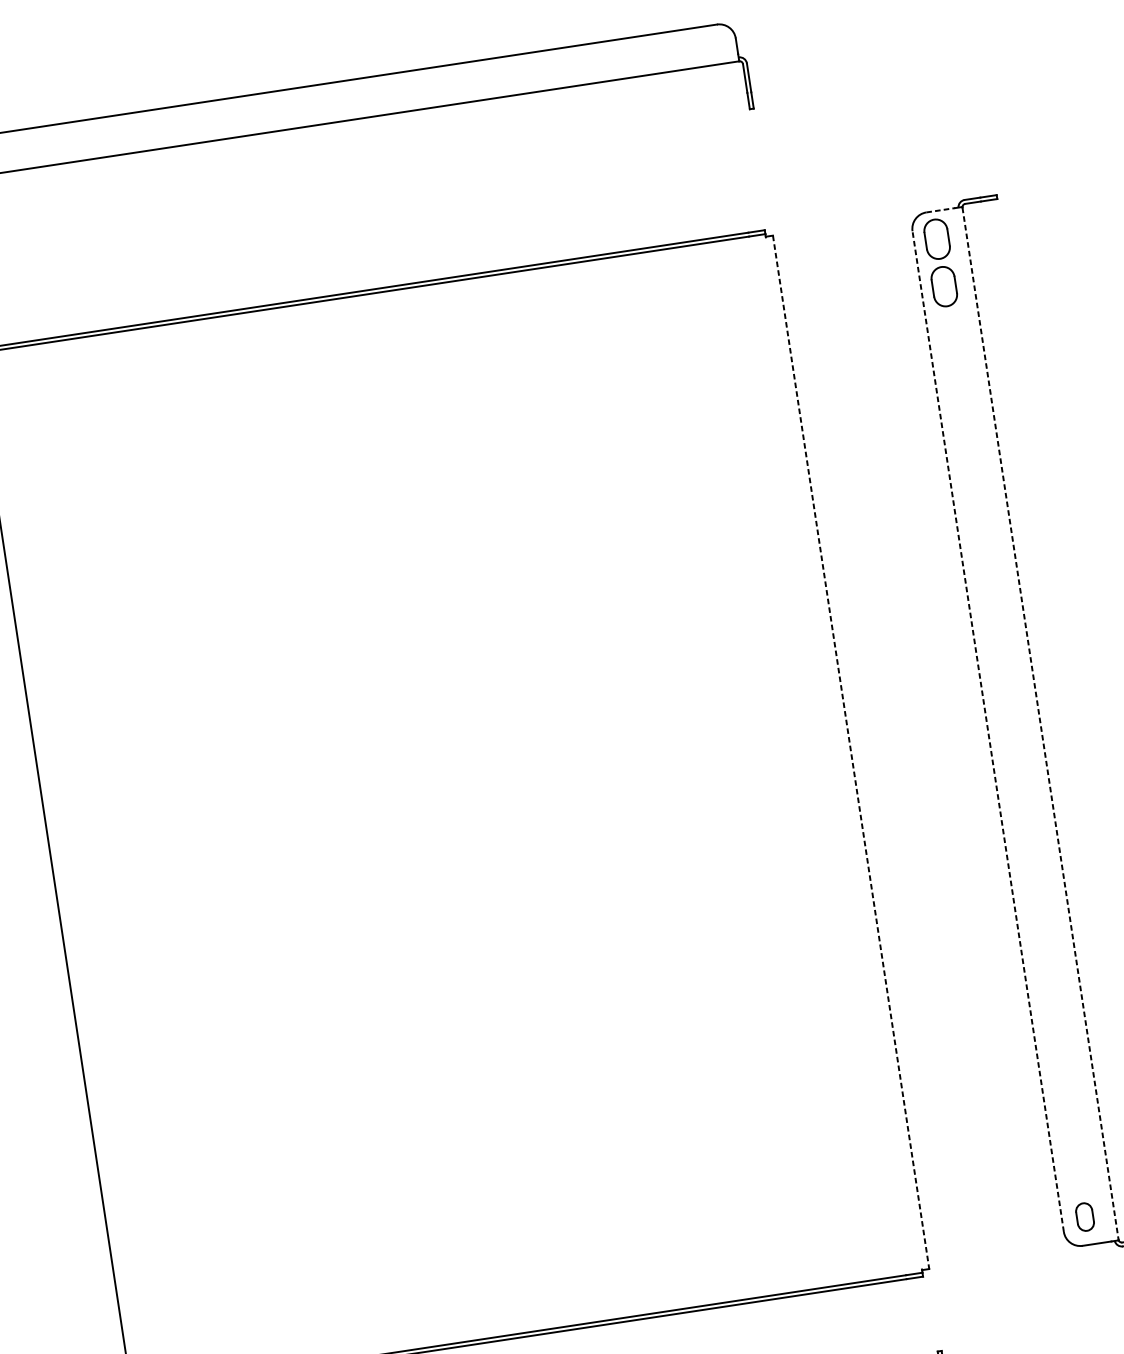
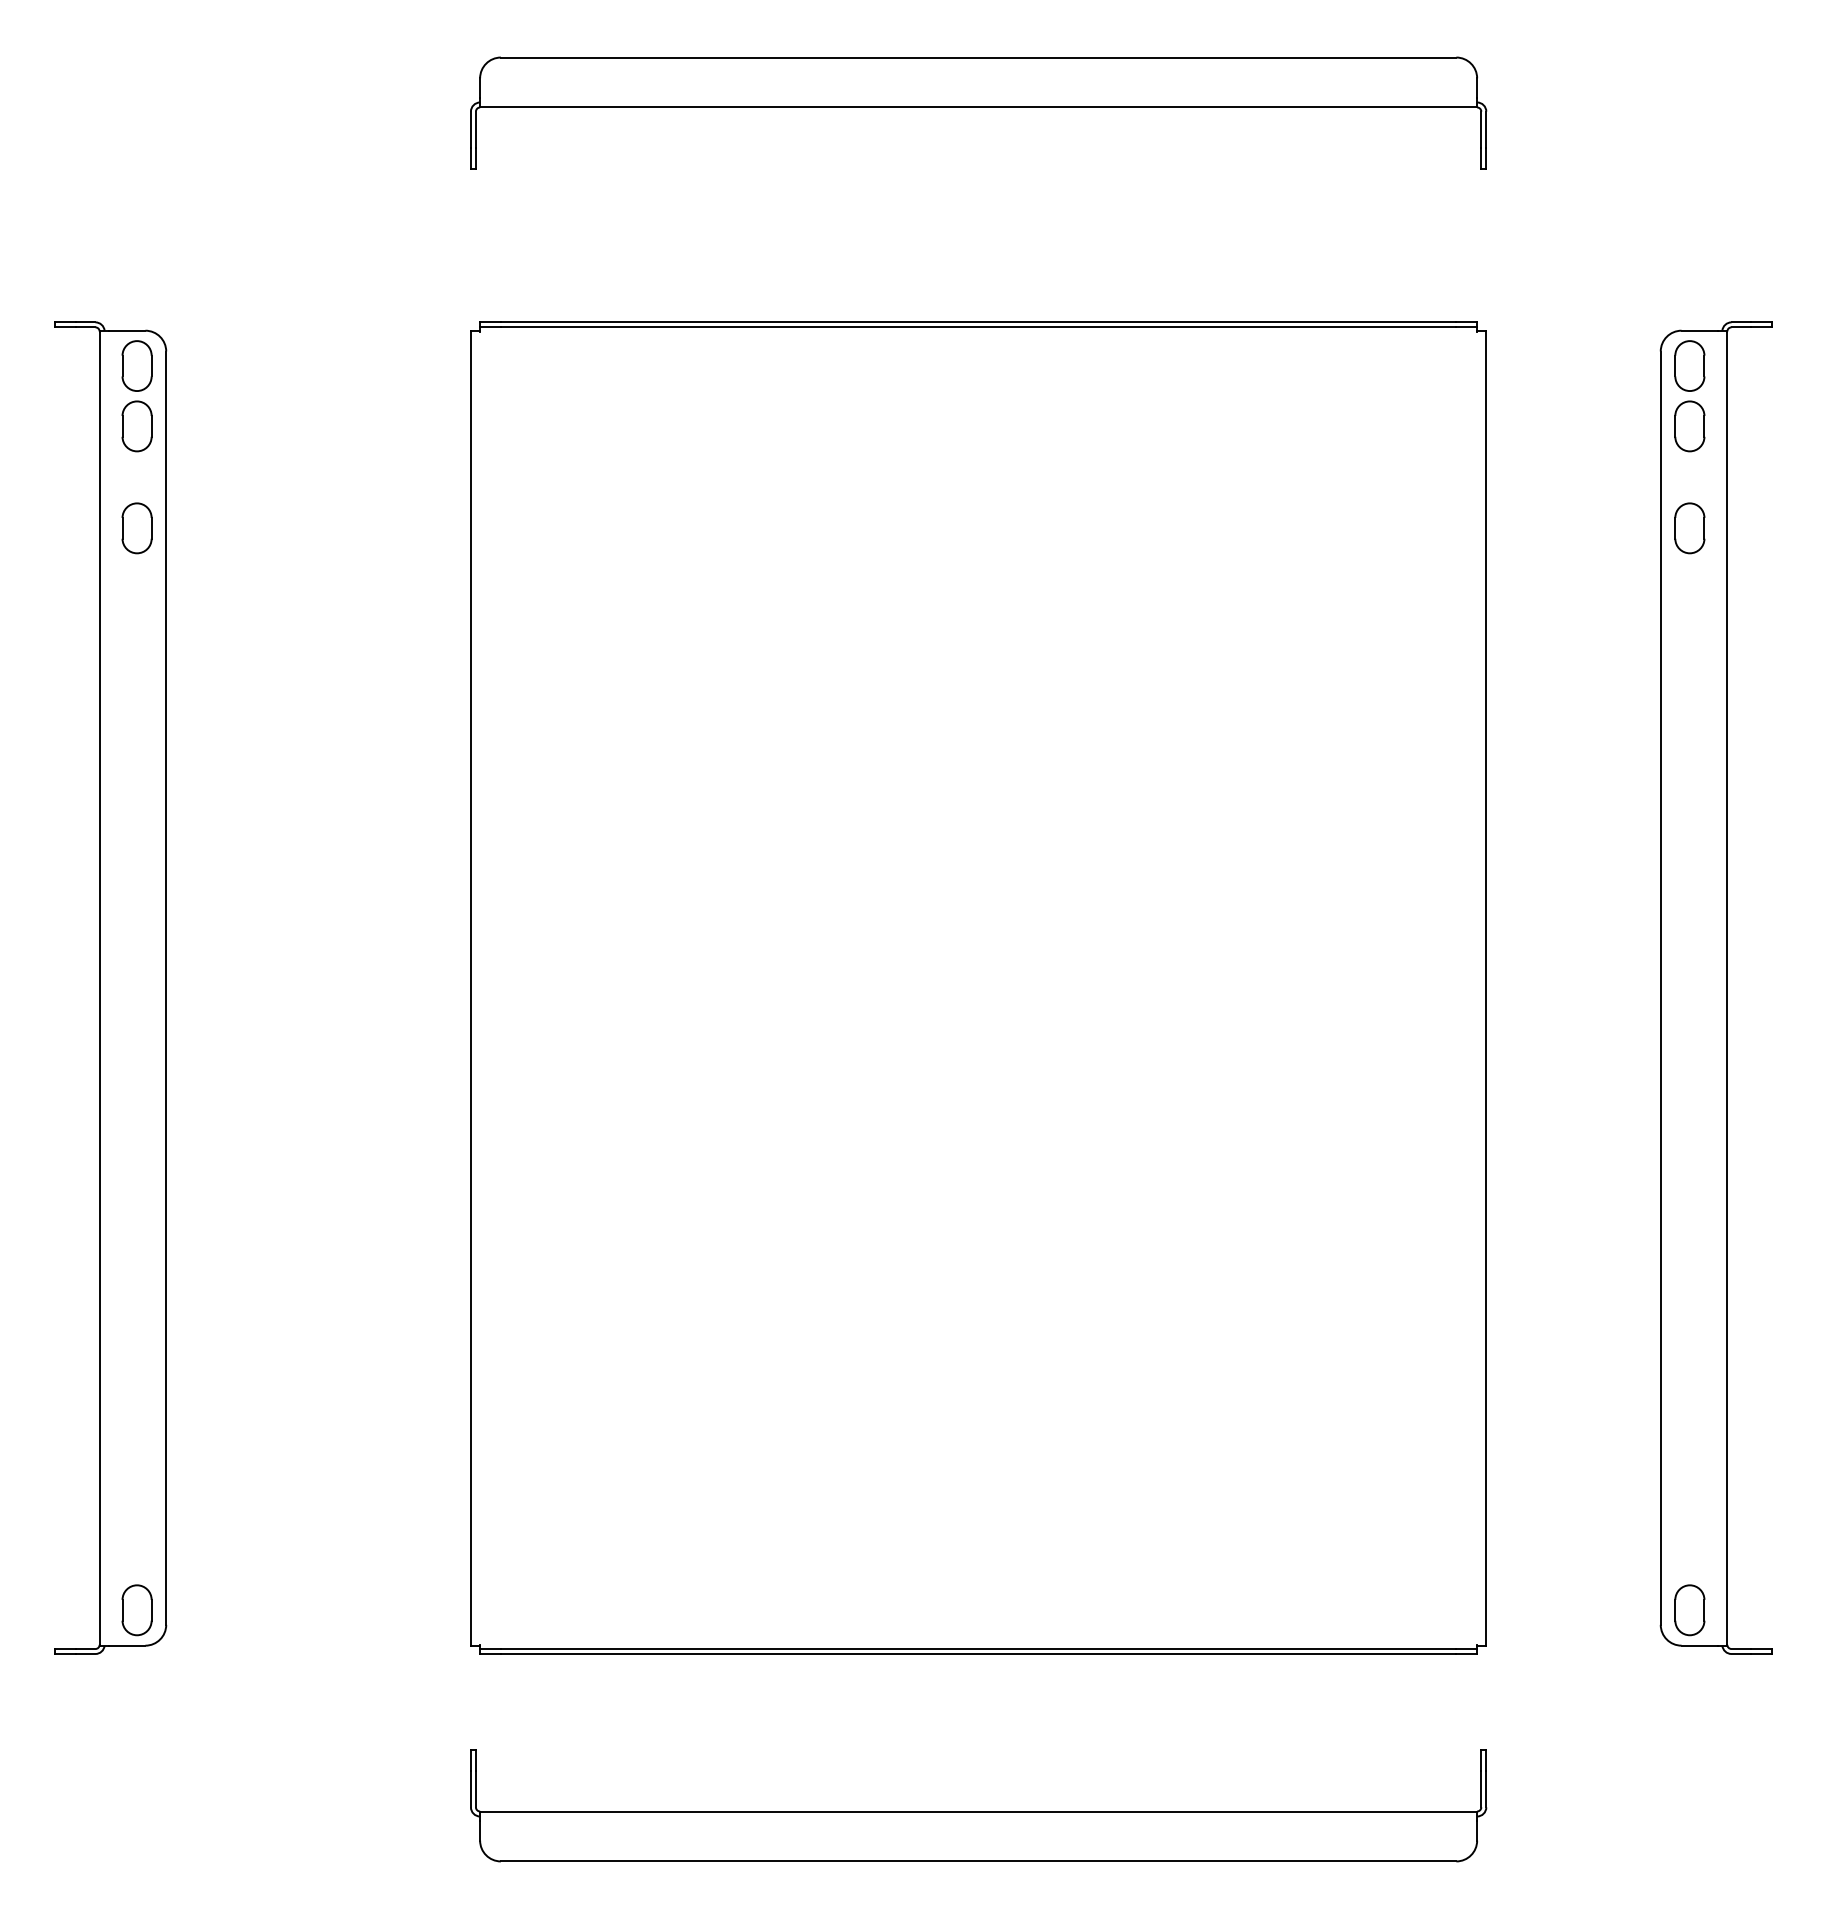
line: (941, 210) -> (1700, 330), dashed -> solid
part: (956, 366) -> (1689, 528), added
line: (1040, 723) -> (1727, 988), dashed -> solid
line: (988, 731) -> (1660, 988), dashed -> solid
line: (851, 752) -> (1486, 988), dashed -> solid
part: (1084, 1217) -> (1689, 1610), size x1.43

